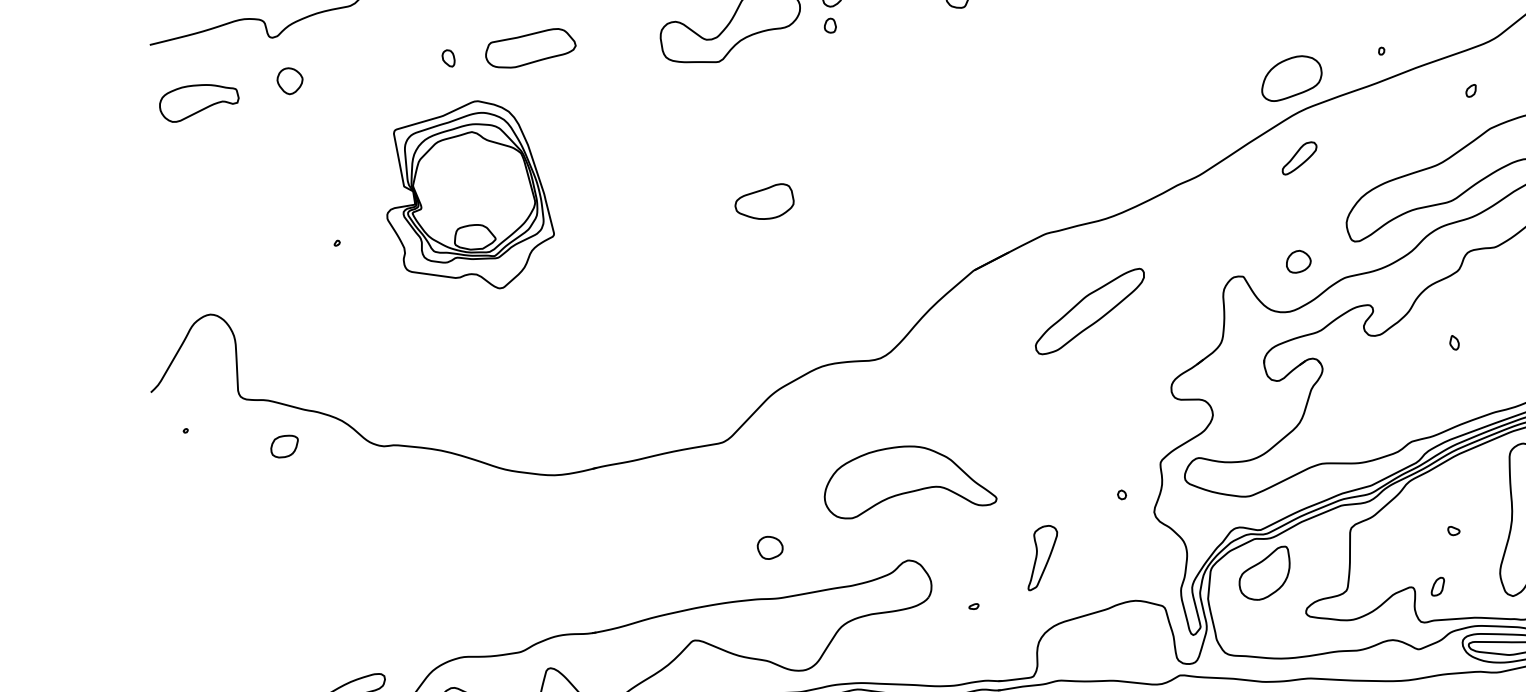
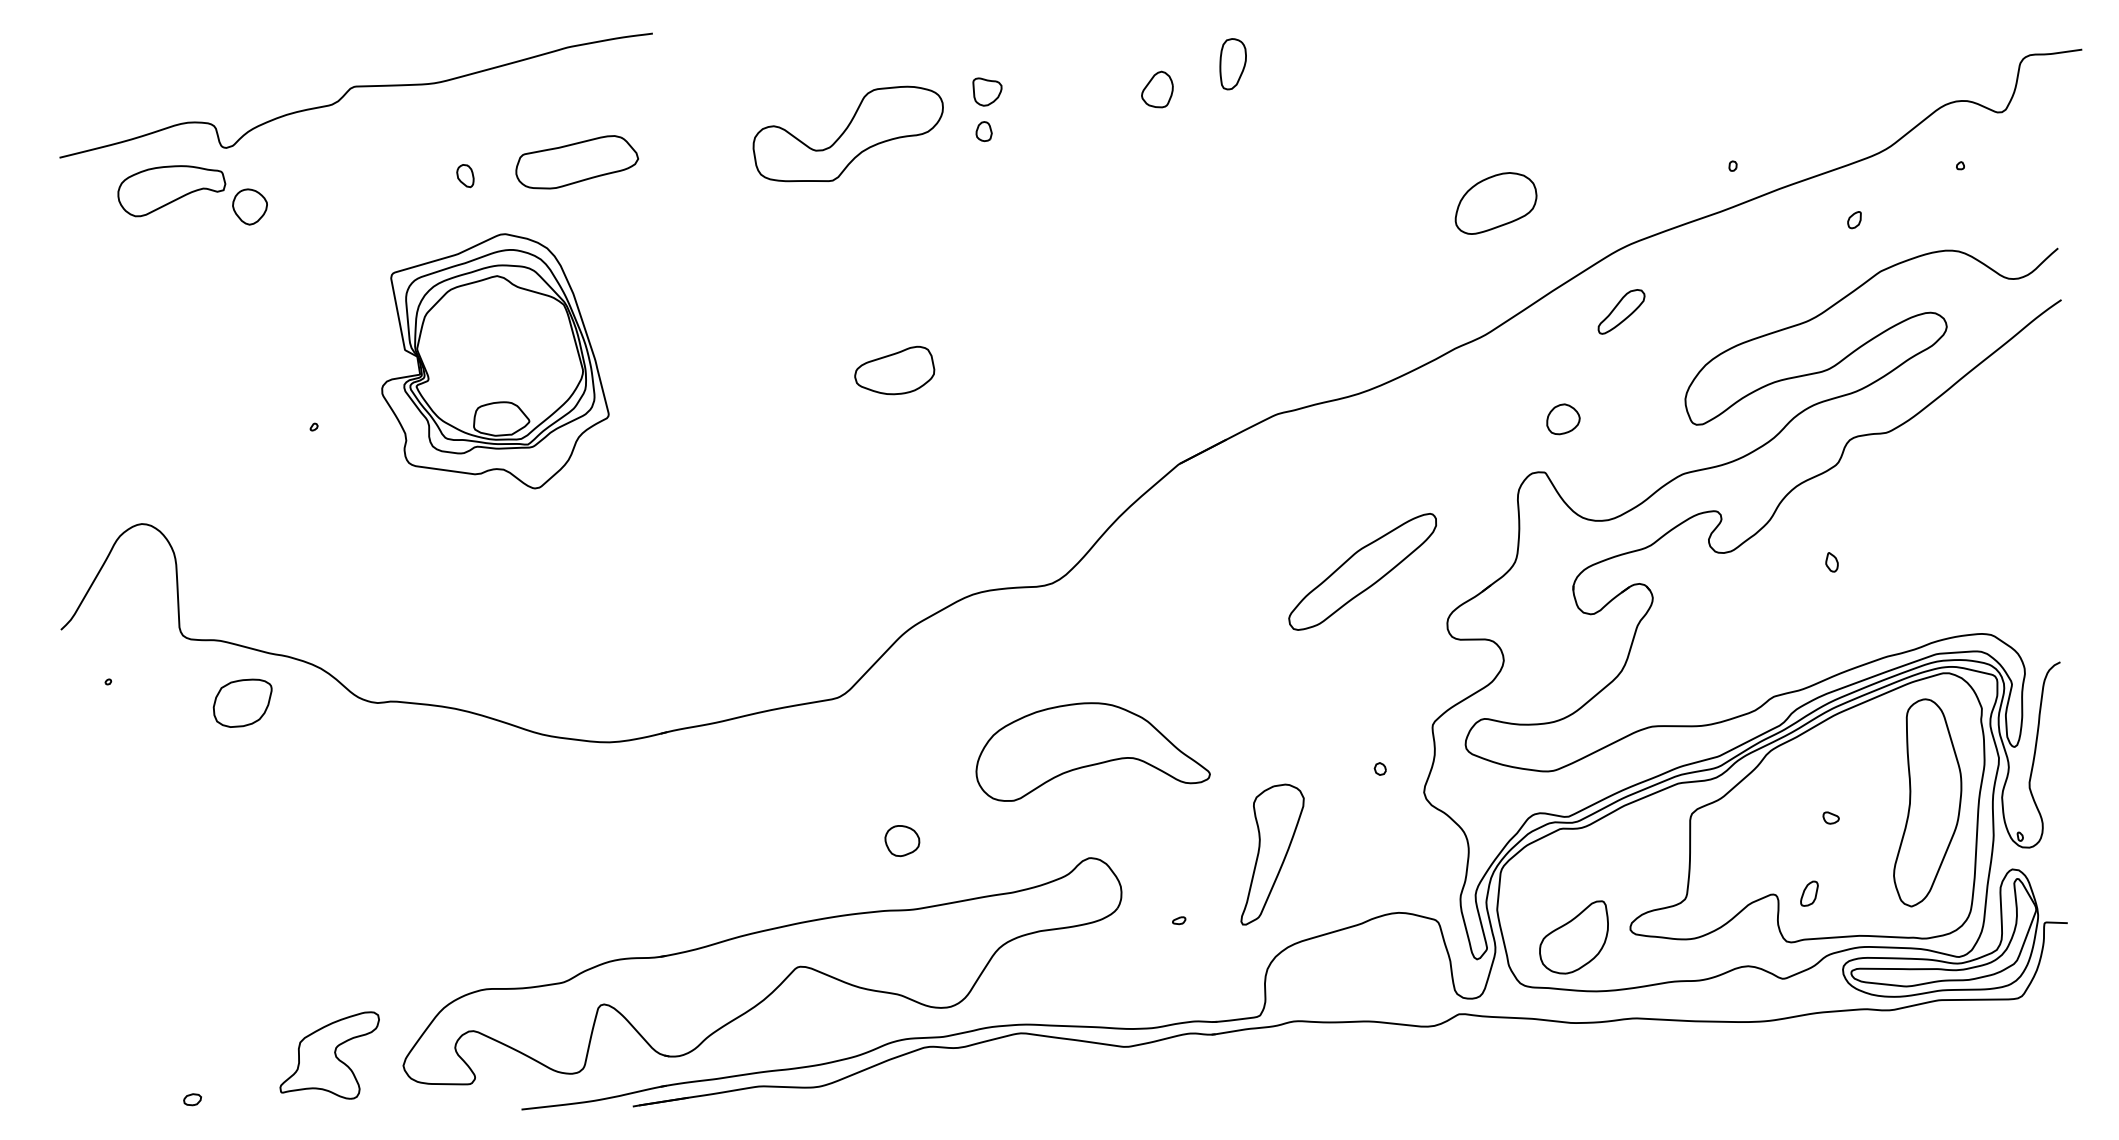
part: (1291, 78) -> (1495, 203), moved
part: (199, 103) -> (171, 191), moved
part: (1298, 261) -> (1563, 419), moved
part: (1089, 311) -> (1362, 571), moved
part: (284, 446) -> (242, 703), size x1.6
part: (1042, 557) -> (1272, 854), size x1.6
part: (1264, 573) -> (1573, 937), moved

